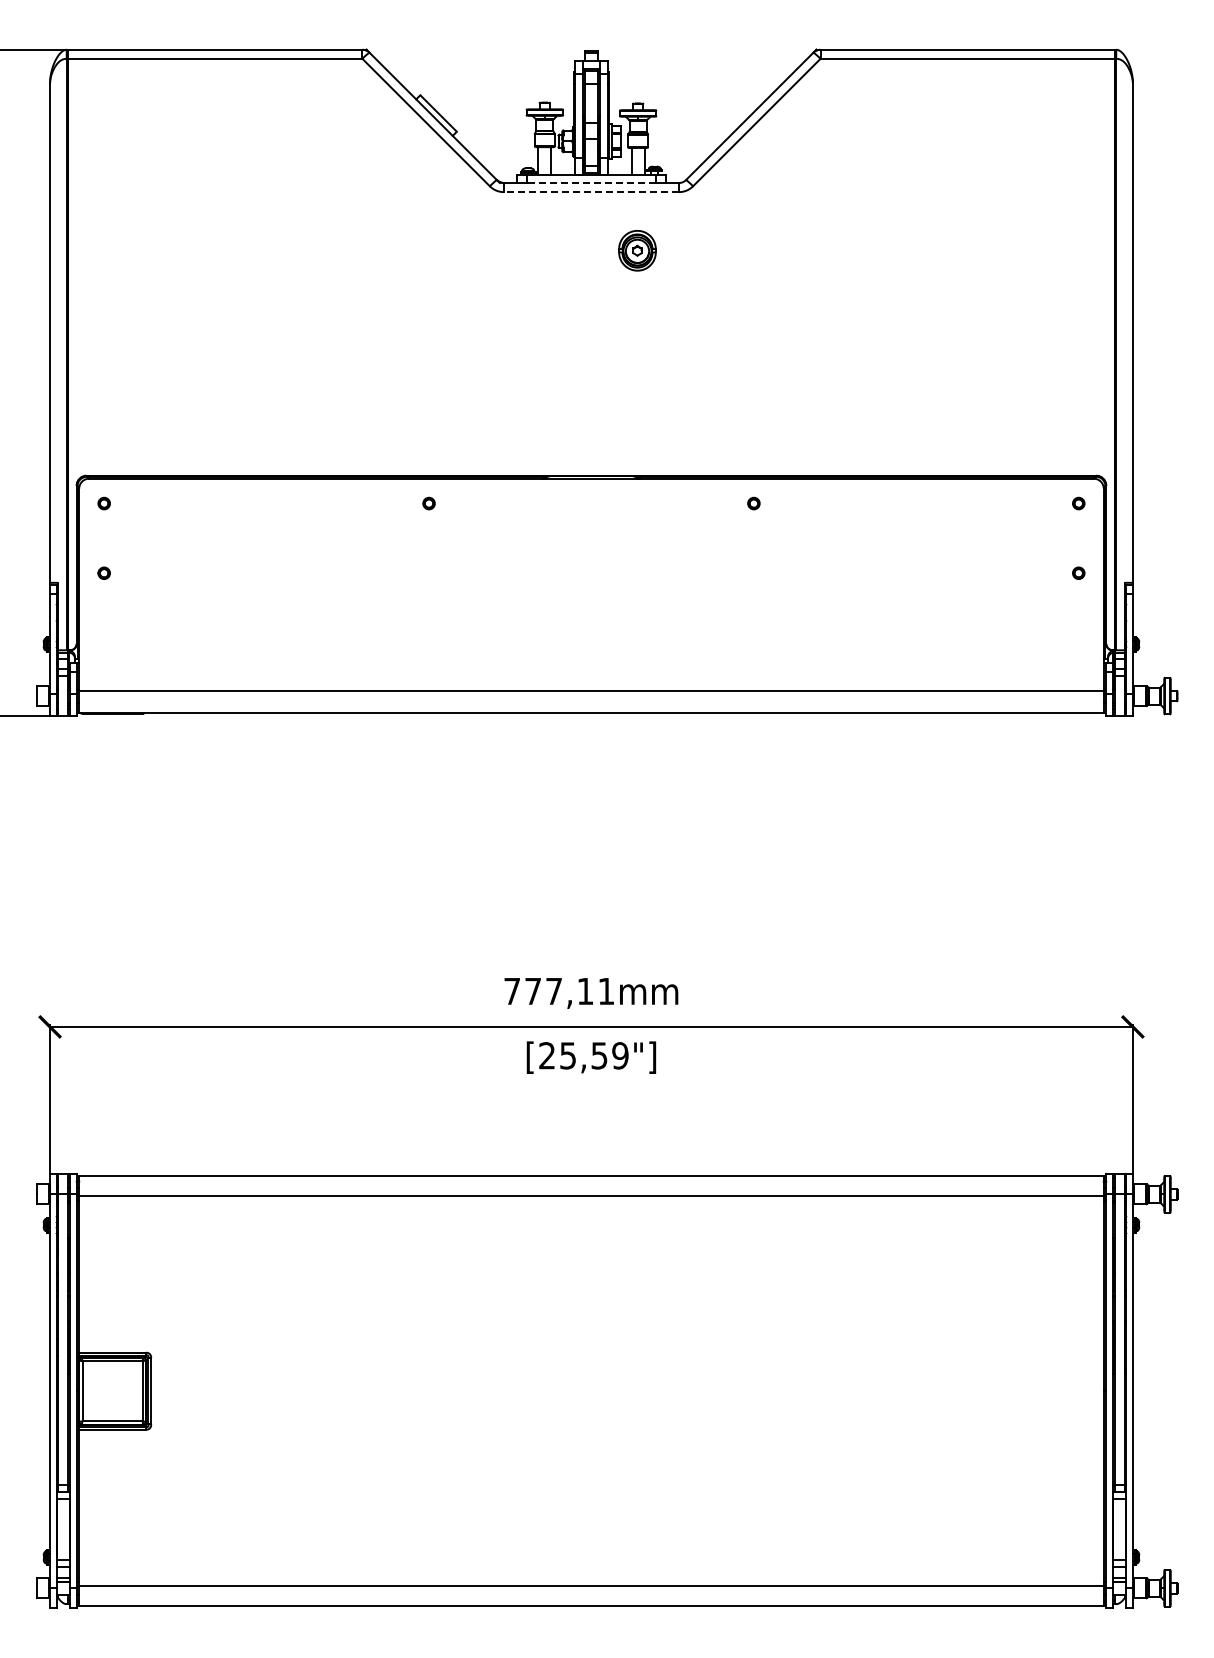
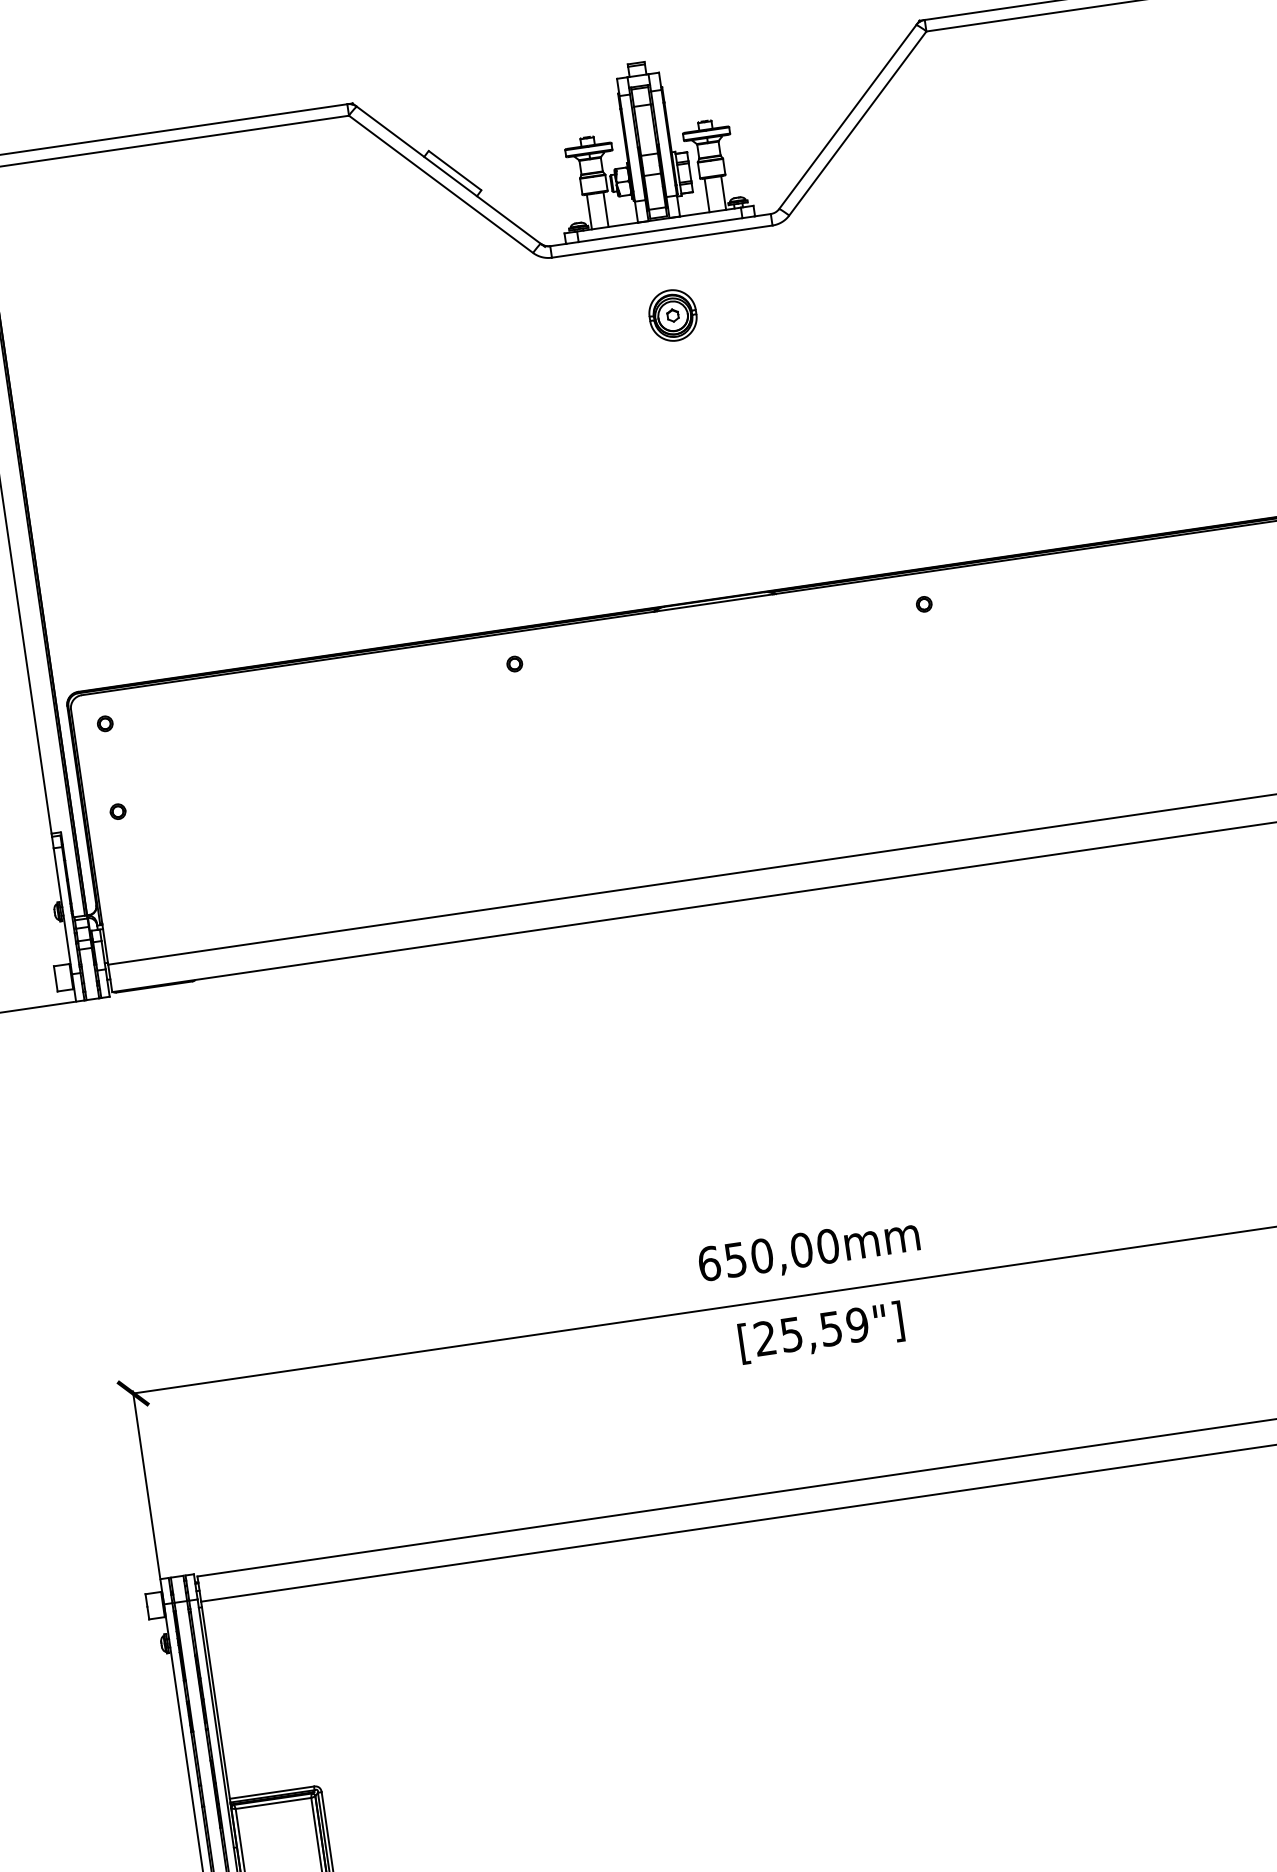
line: (591, 183) -> (660, 230), dashed -> solid
line: (590, 192) -> (661, 242), dashed -> solid
part: (637, 250) -> (672, 315), moved
text: (559, 991) -> (768, 1255), 777,11mm -> 650,00mm

